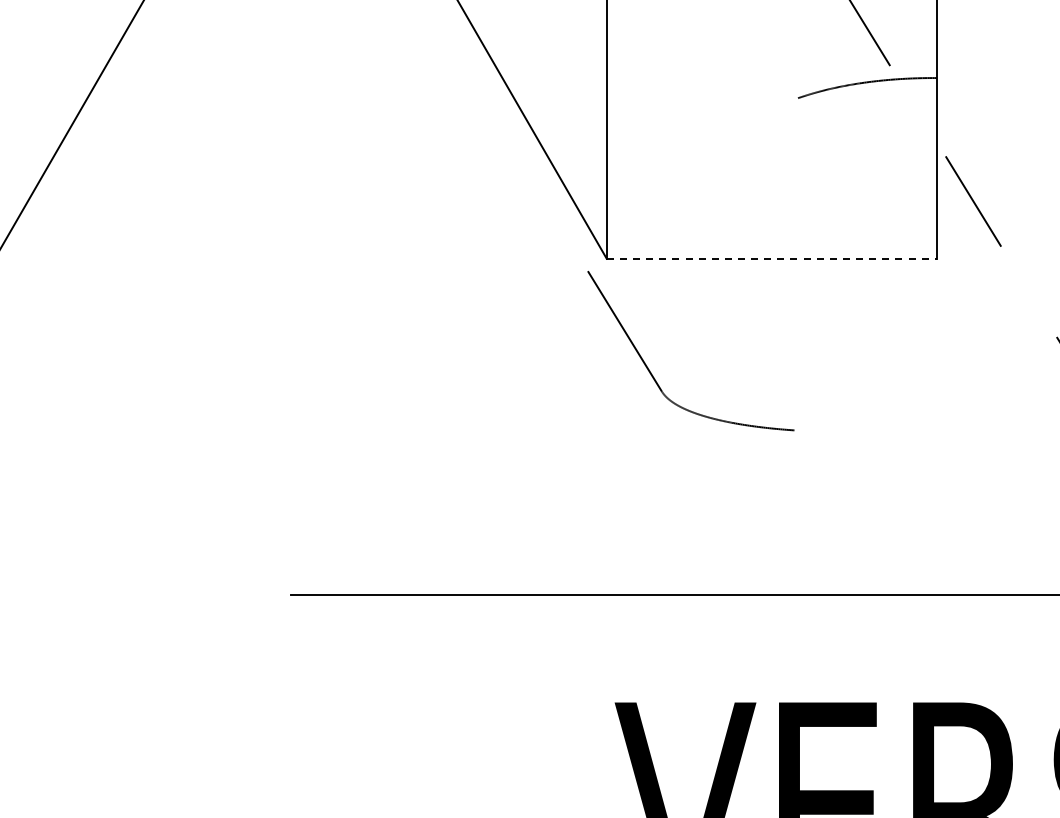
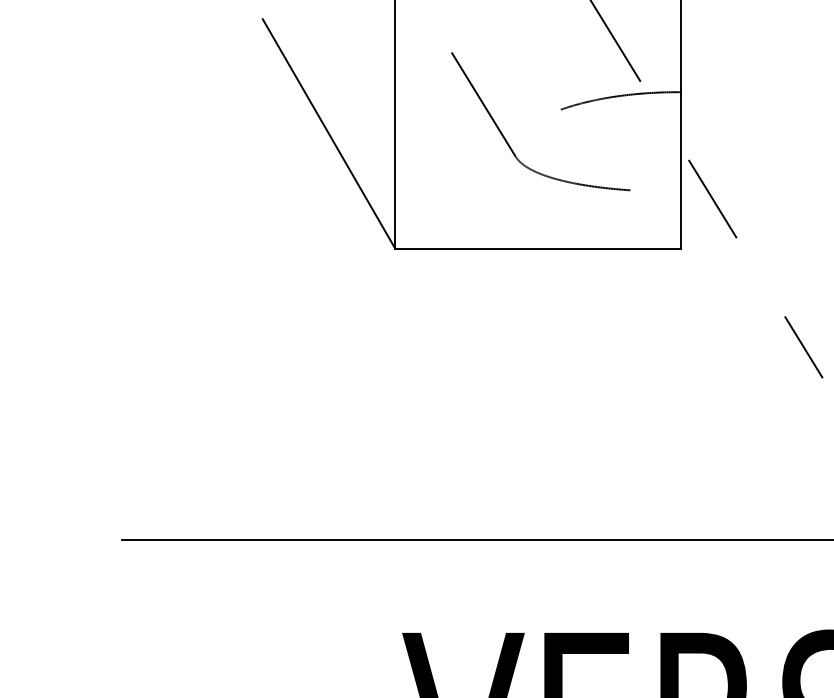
line: (772, 258) -> (538, 248), dashed -> solid
part: (653, 375) -> (508, 142), moved

